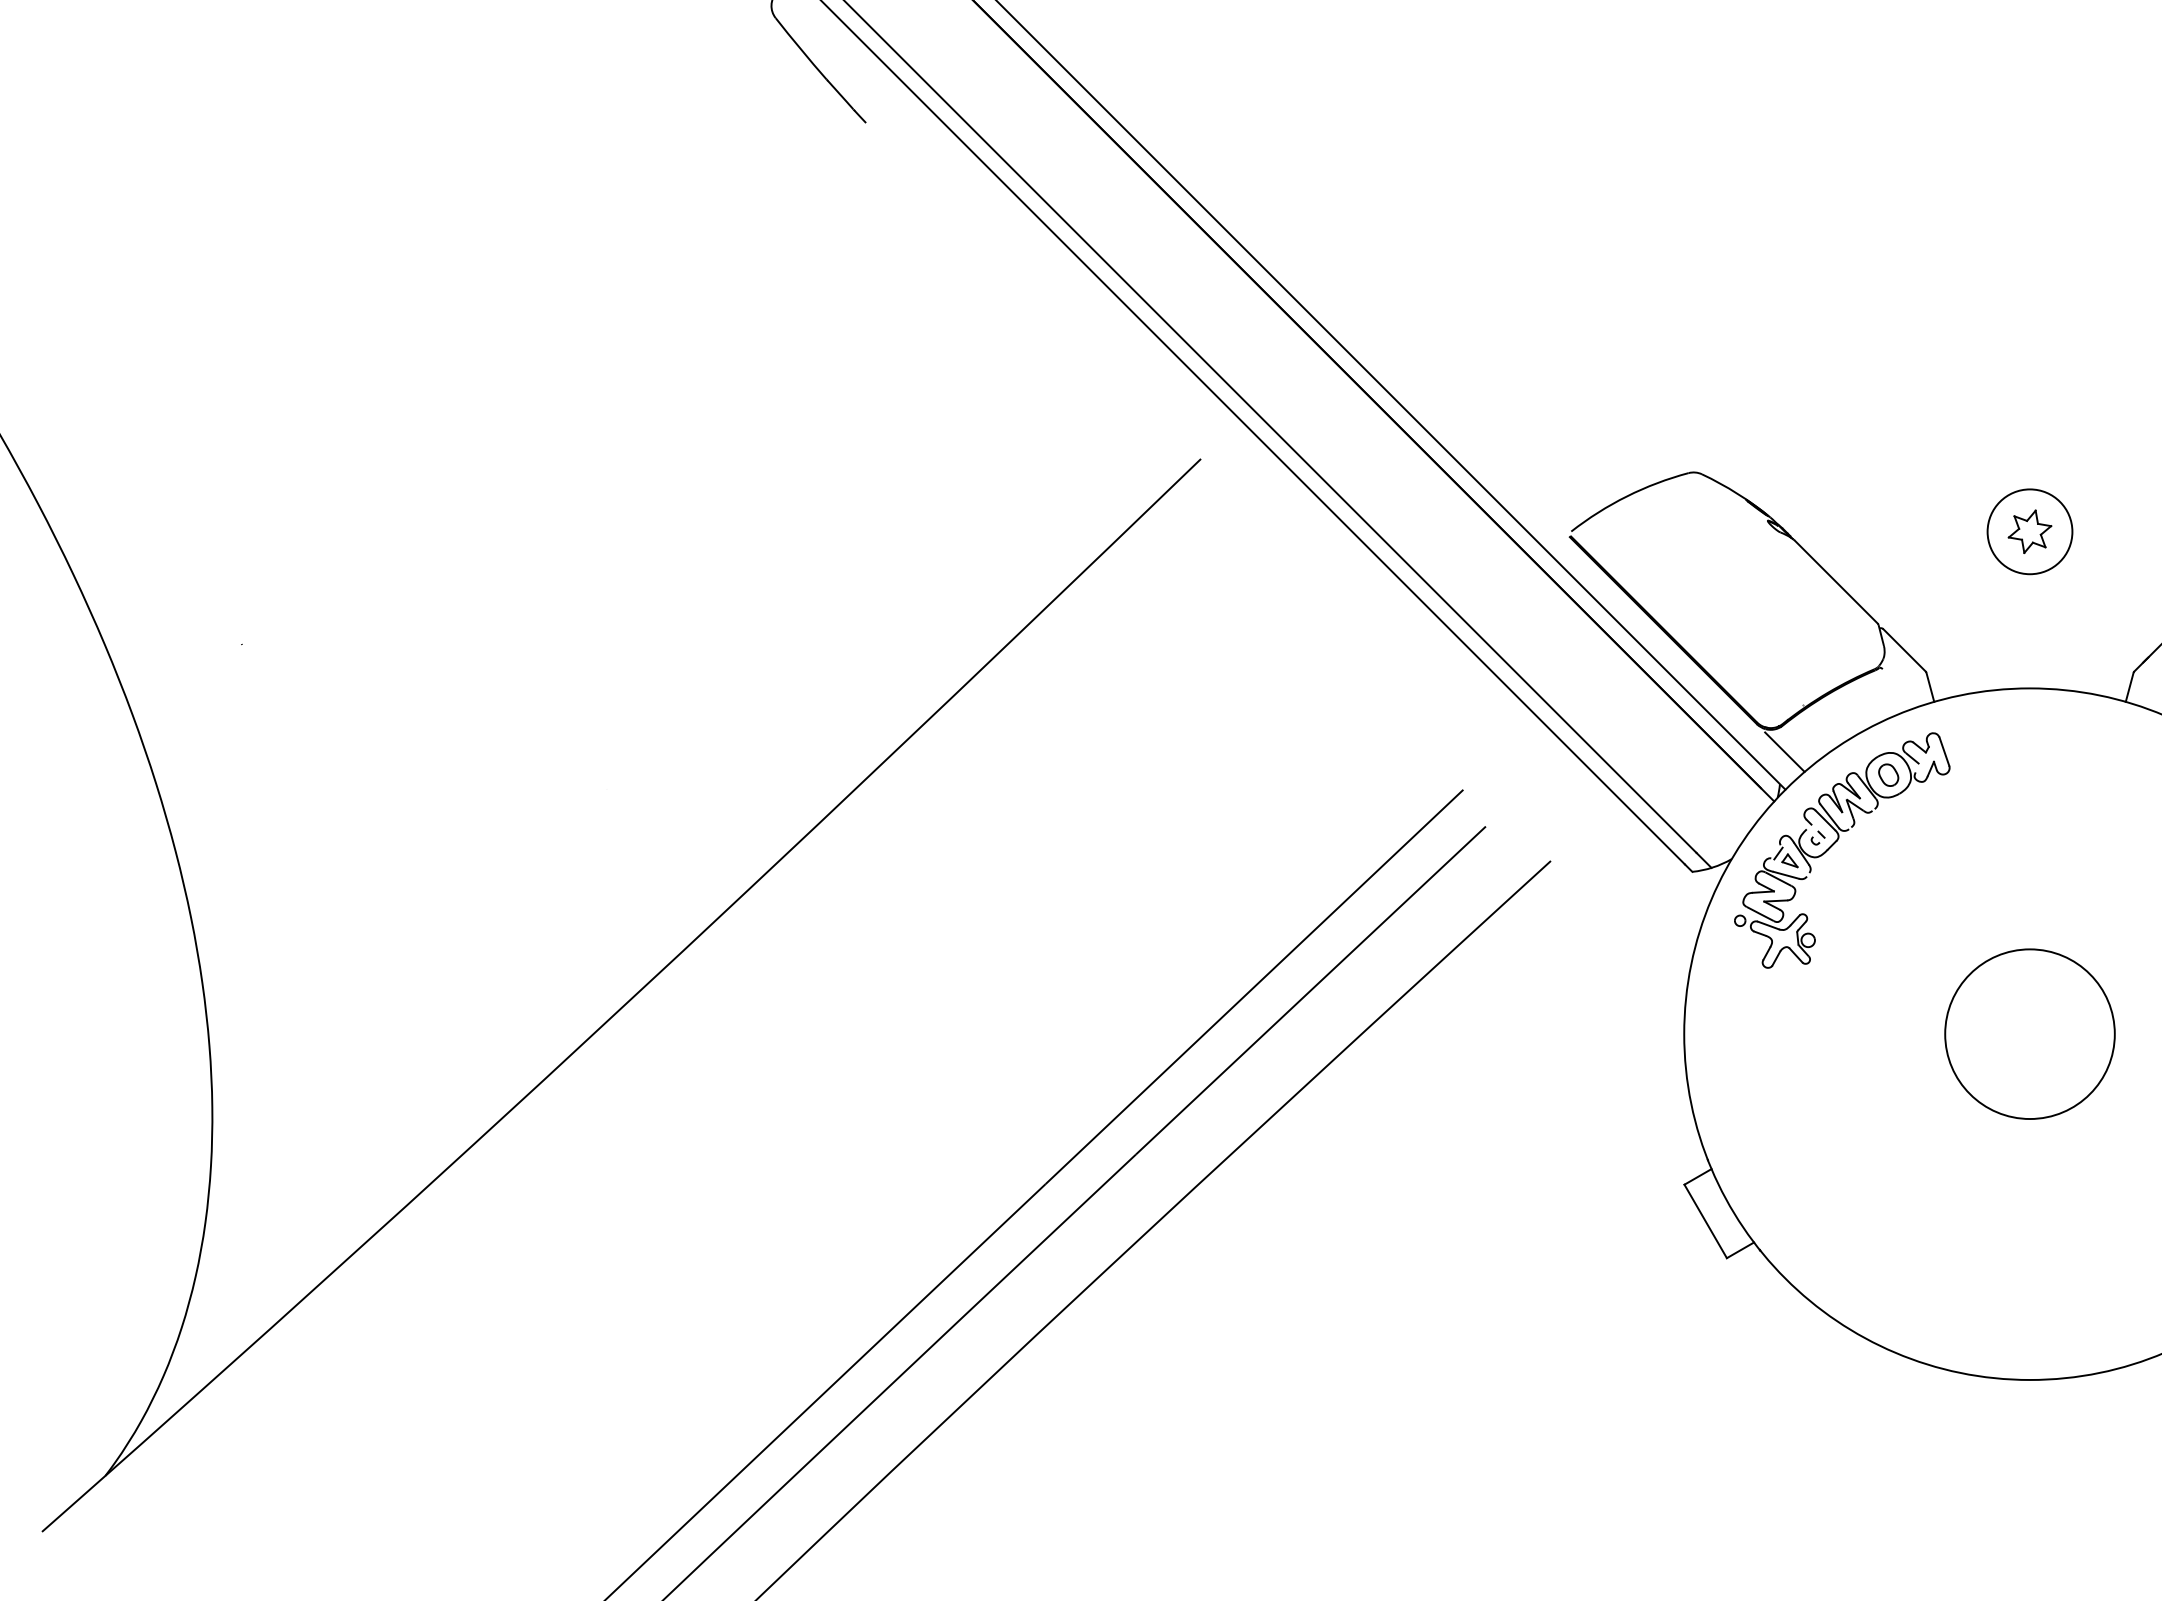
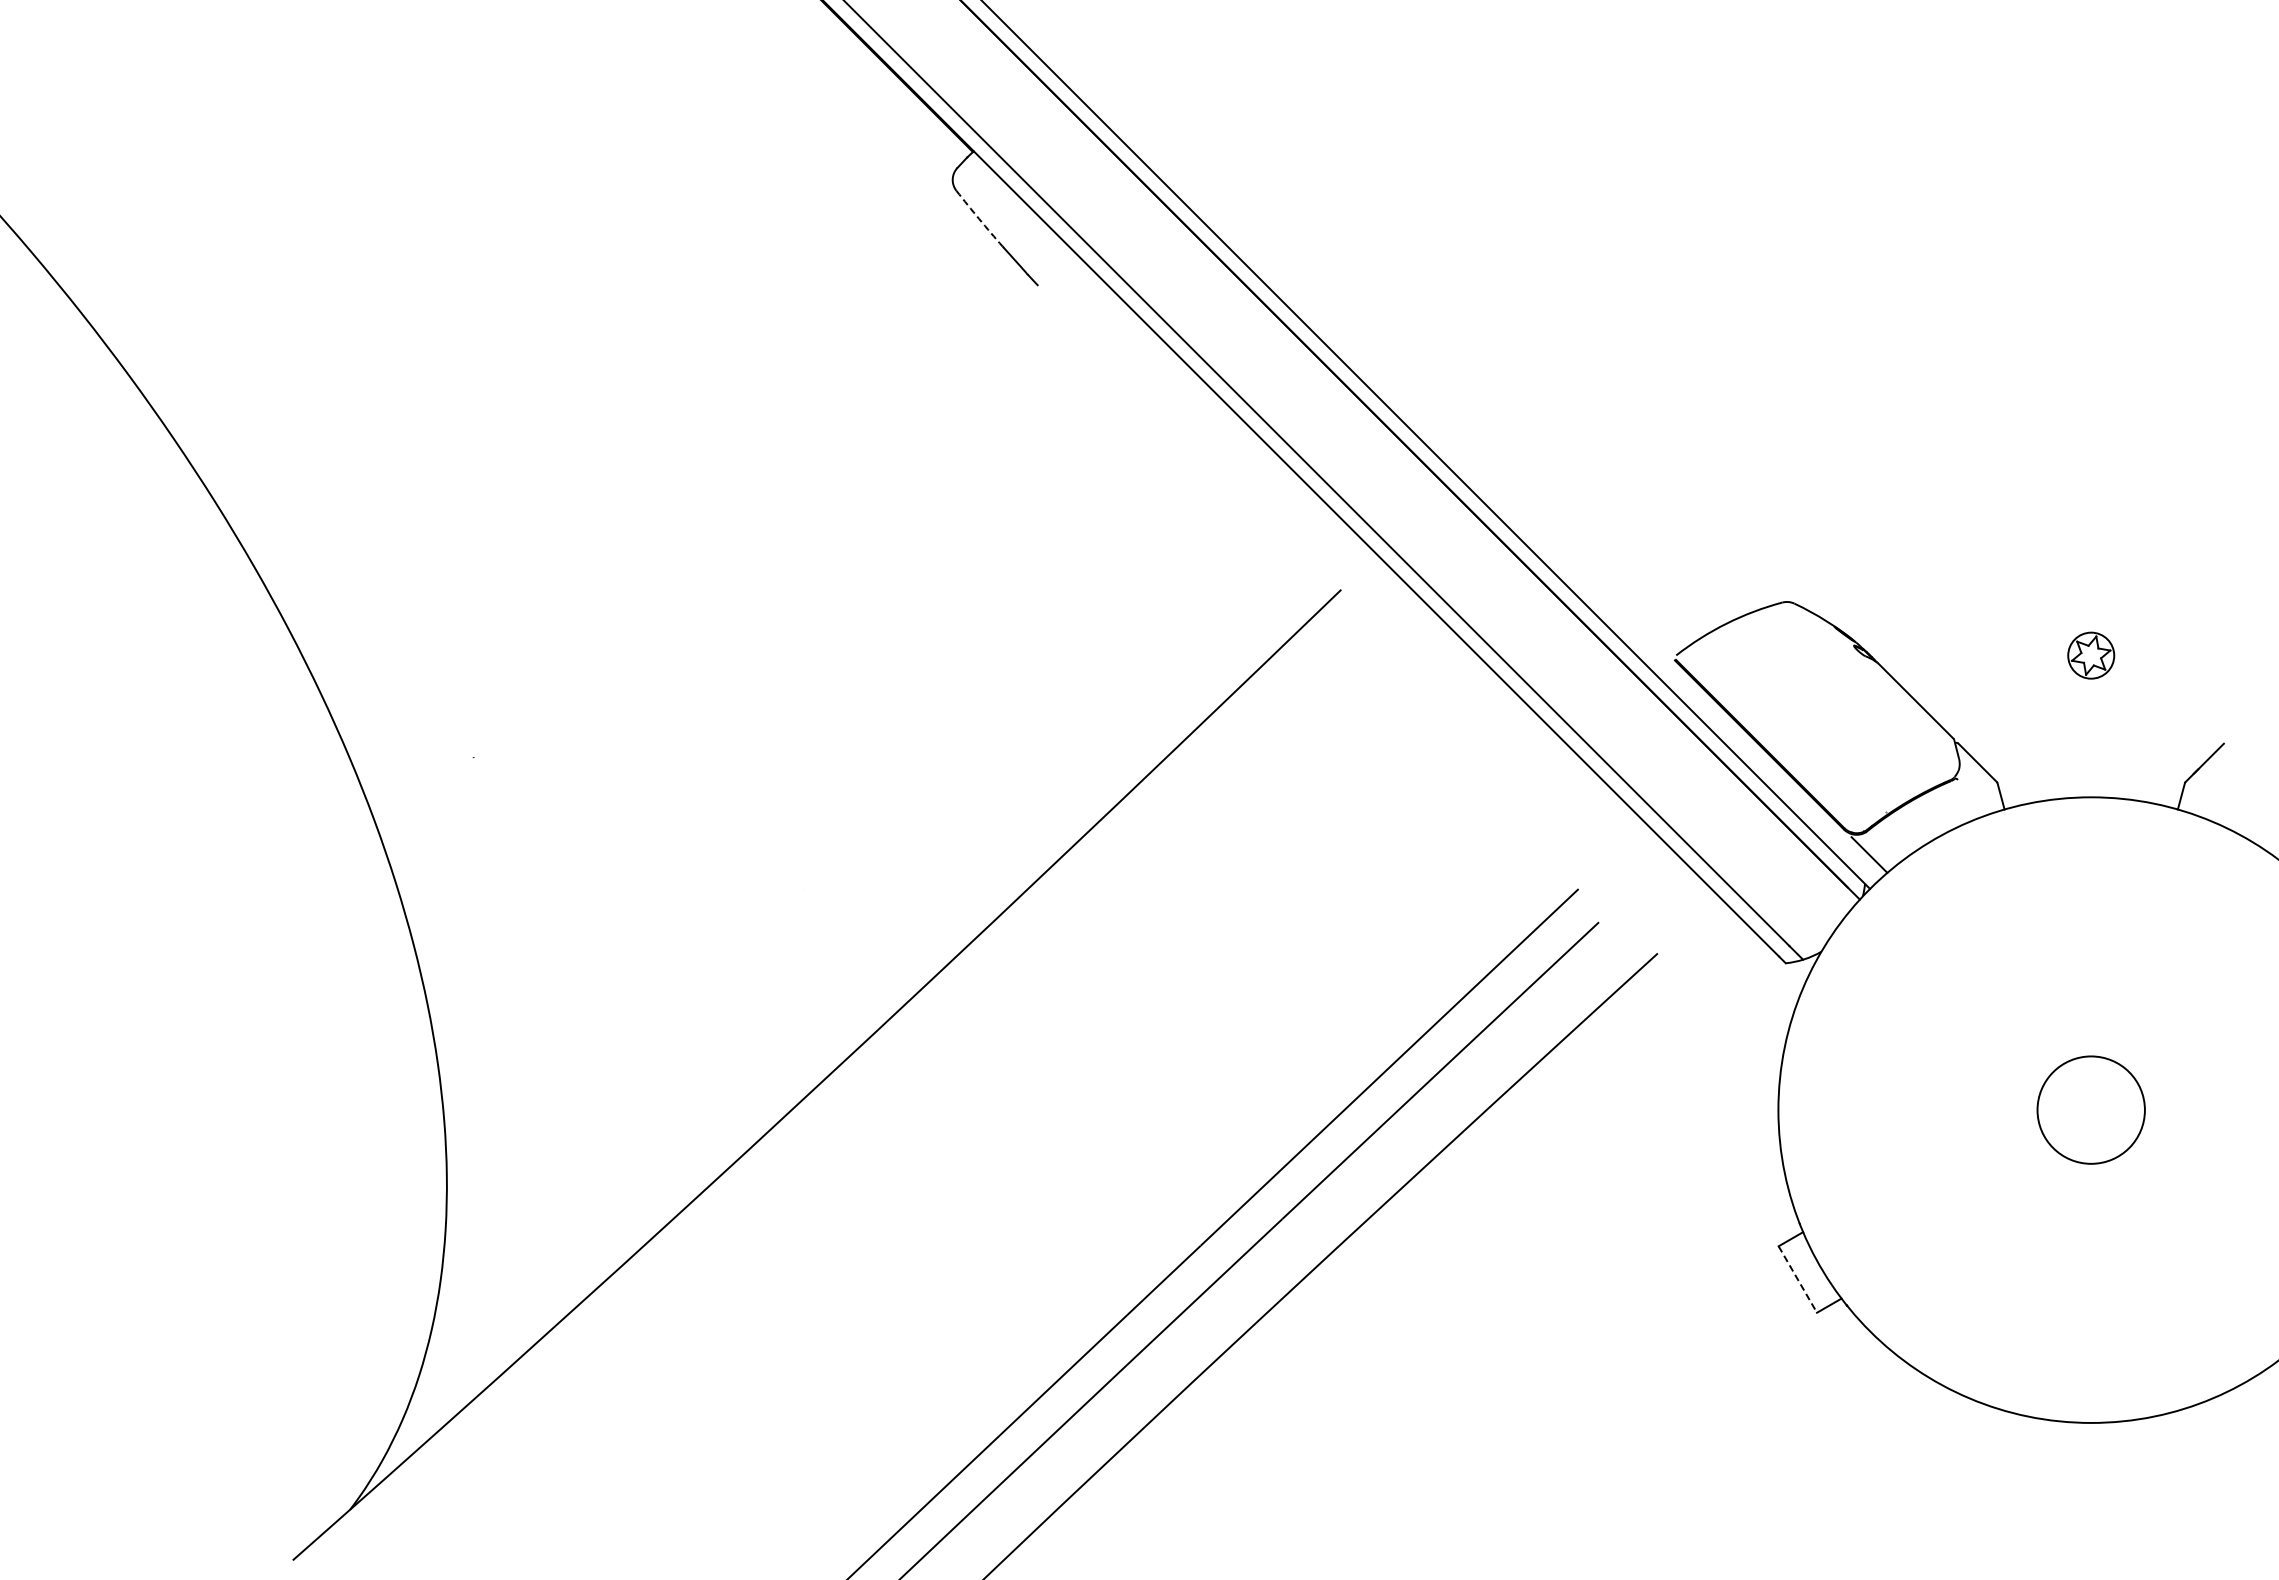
arc: (801, 49) -> (979, 219), solid -> dashed
circle: (2029, 531) -> (2090, 655), size x0.6
part: (1835, 843) -> (1915, 937), removed
circle: (2029, 1033) -> (2090, 1109), size x0.7
line: (1706, 1221) -> (1798, 1279), solid -> dashed

